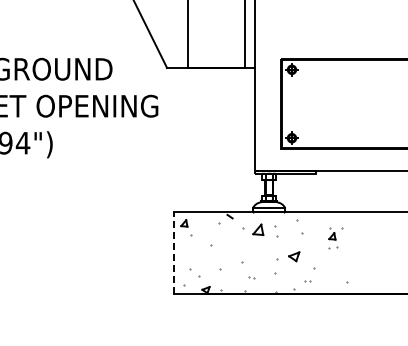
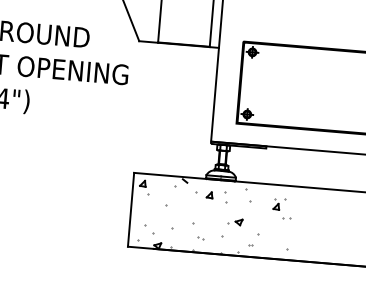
part: (258, 229) -> (209, 194), size x0.62
part: (333, 247) -> (287, 217), moved
line: (173, 253) -> (130, 210), dashed -> solid
part: (288, 256) -> (235, 221), size x0.71

